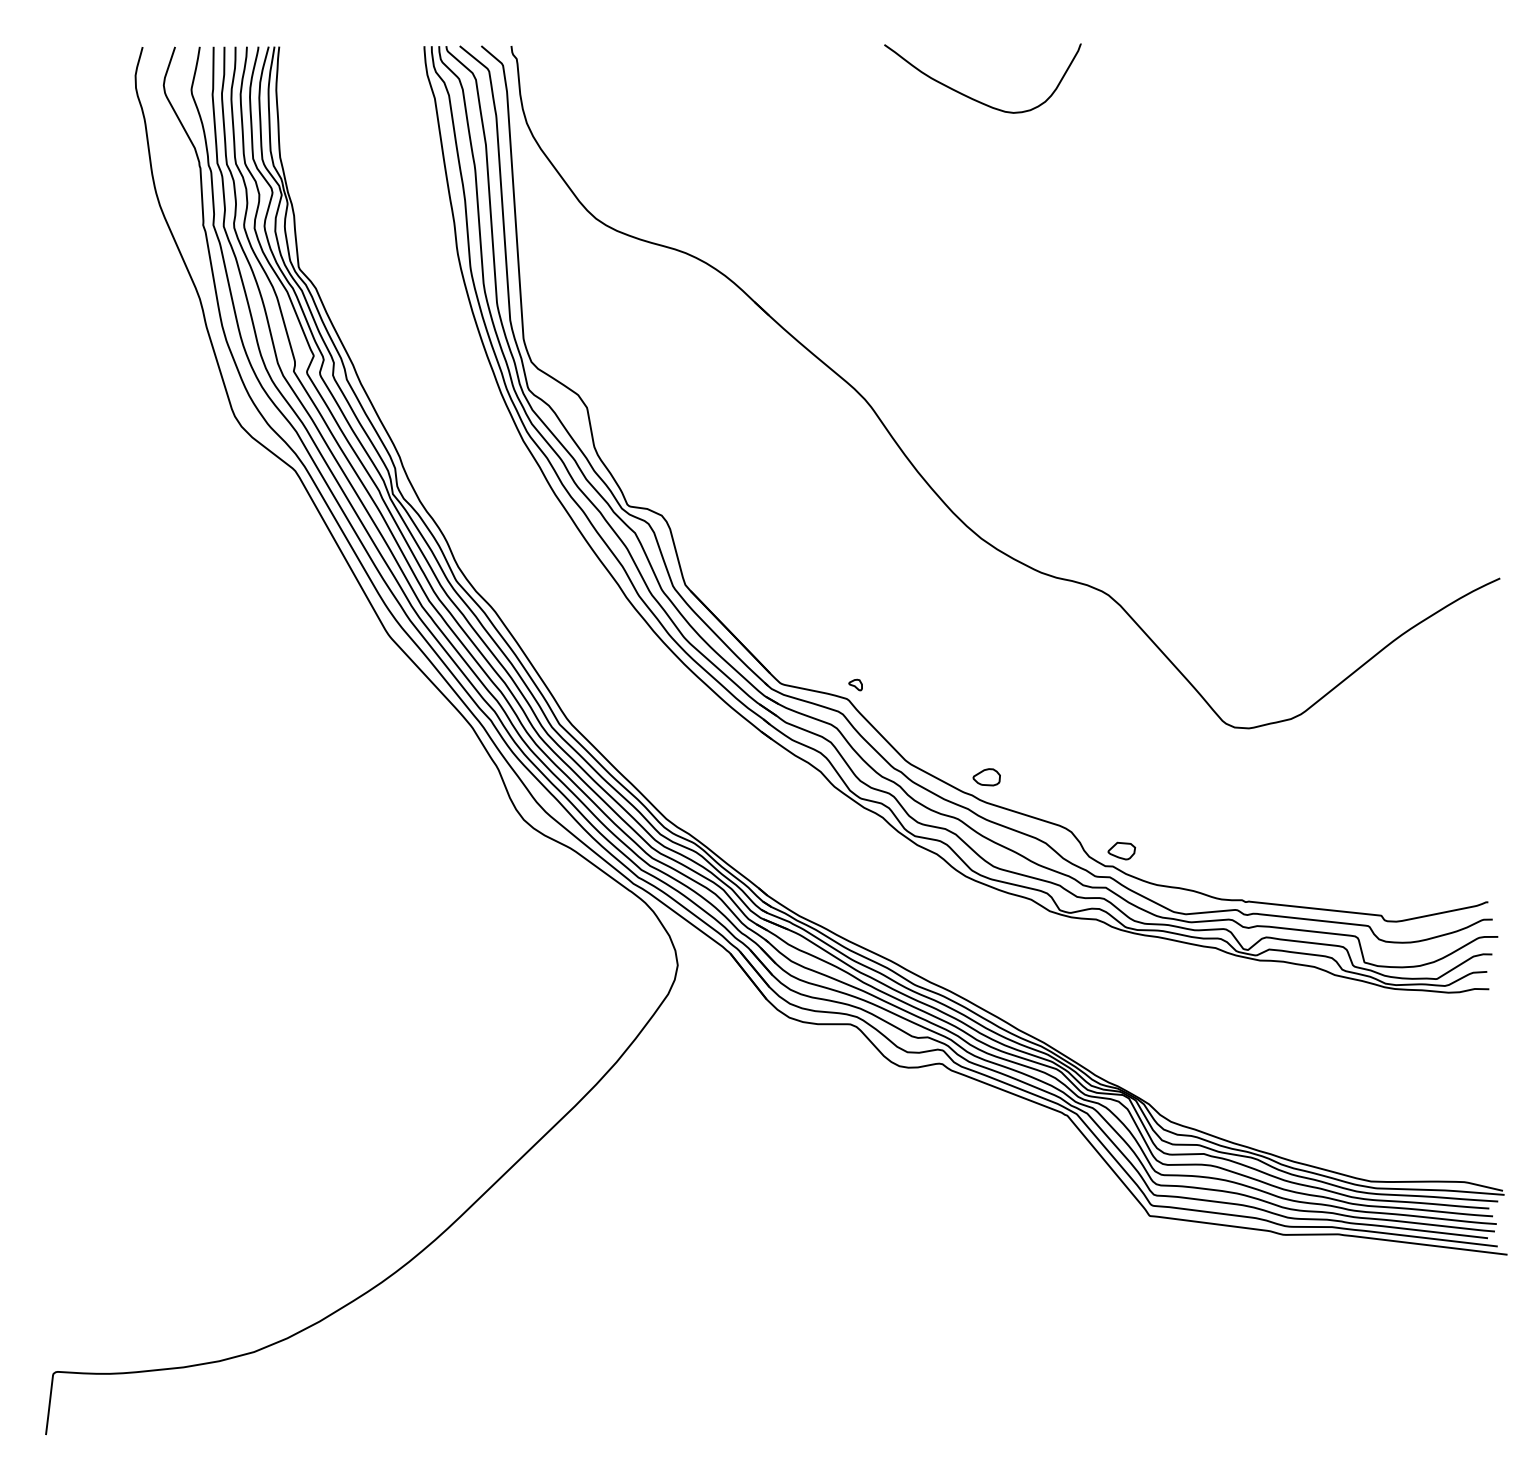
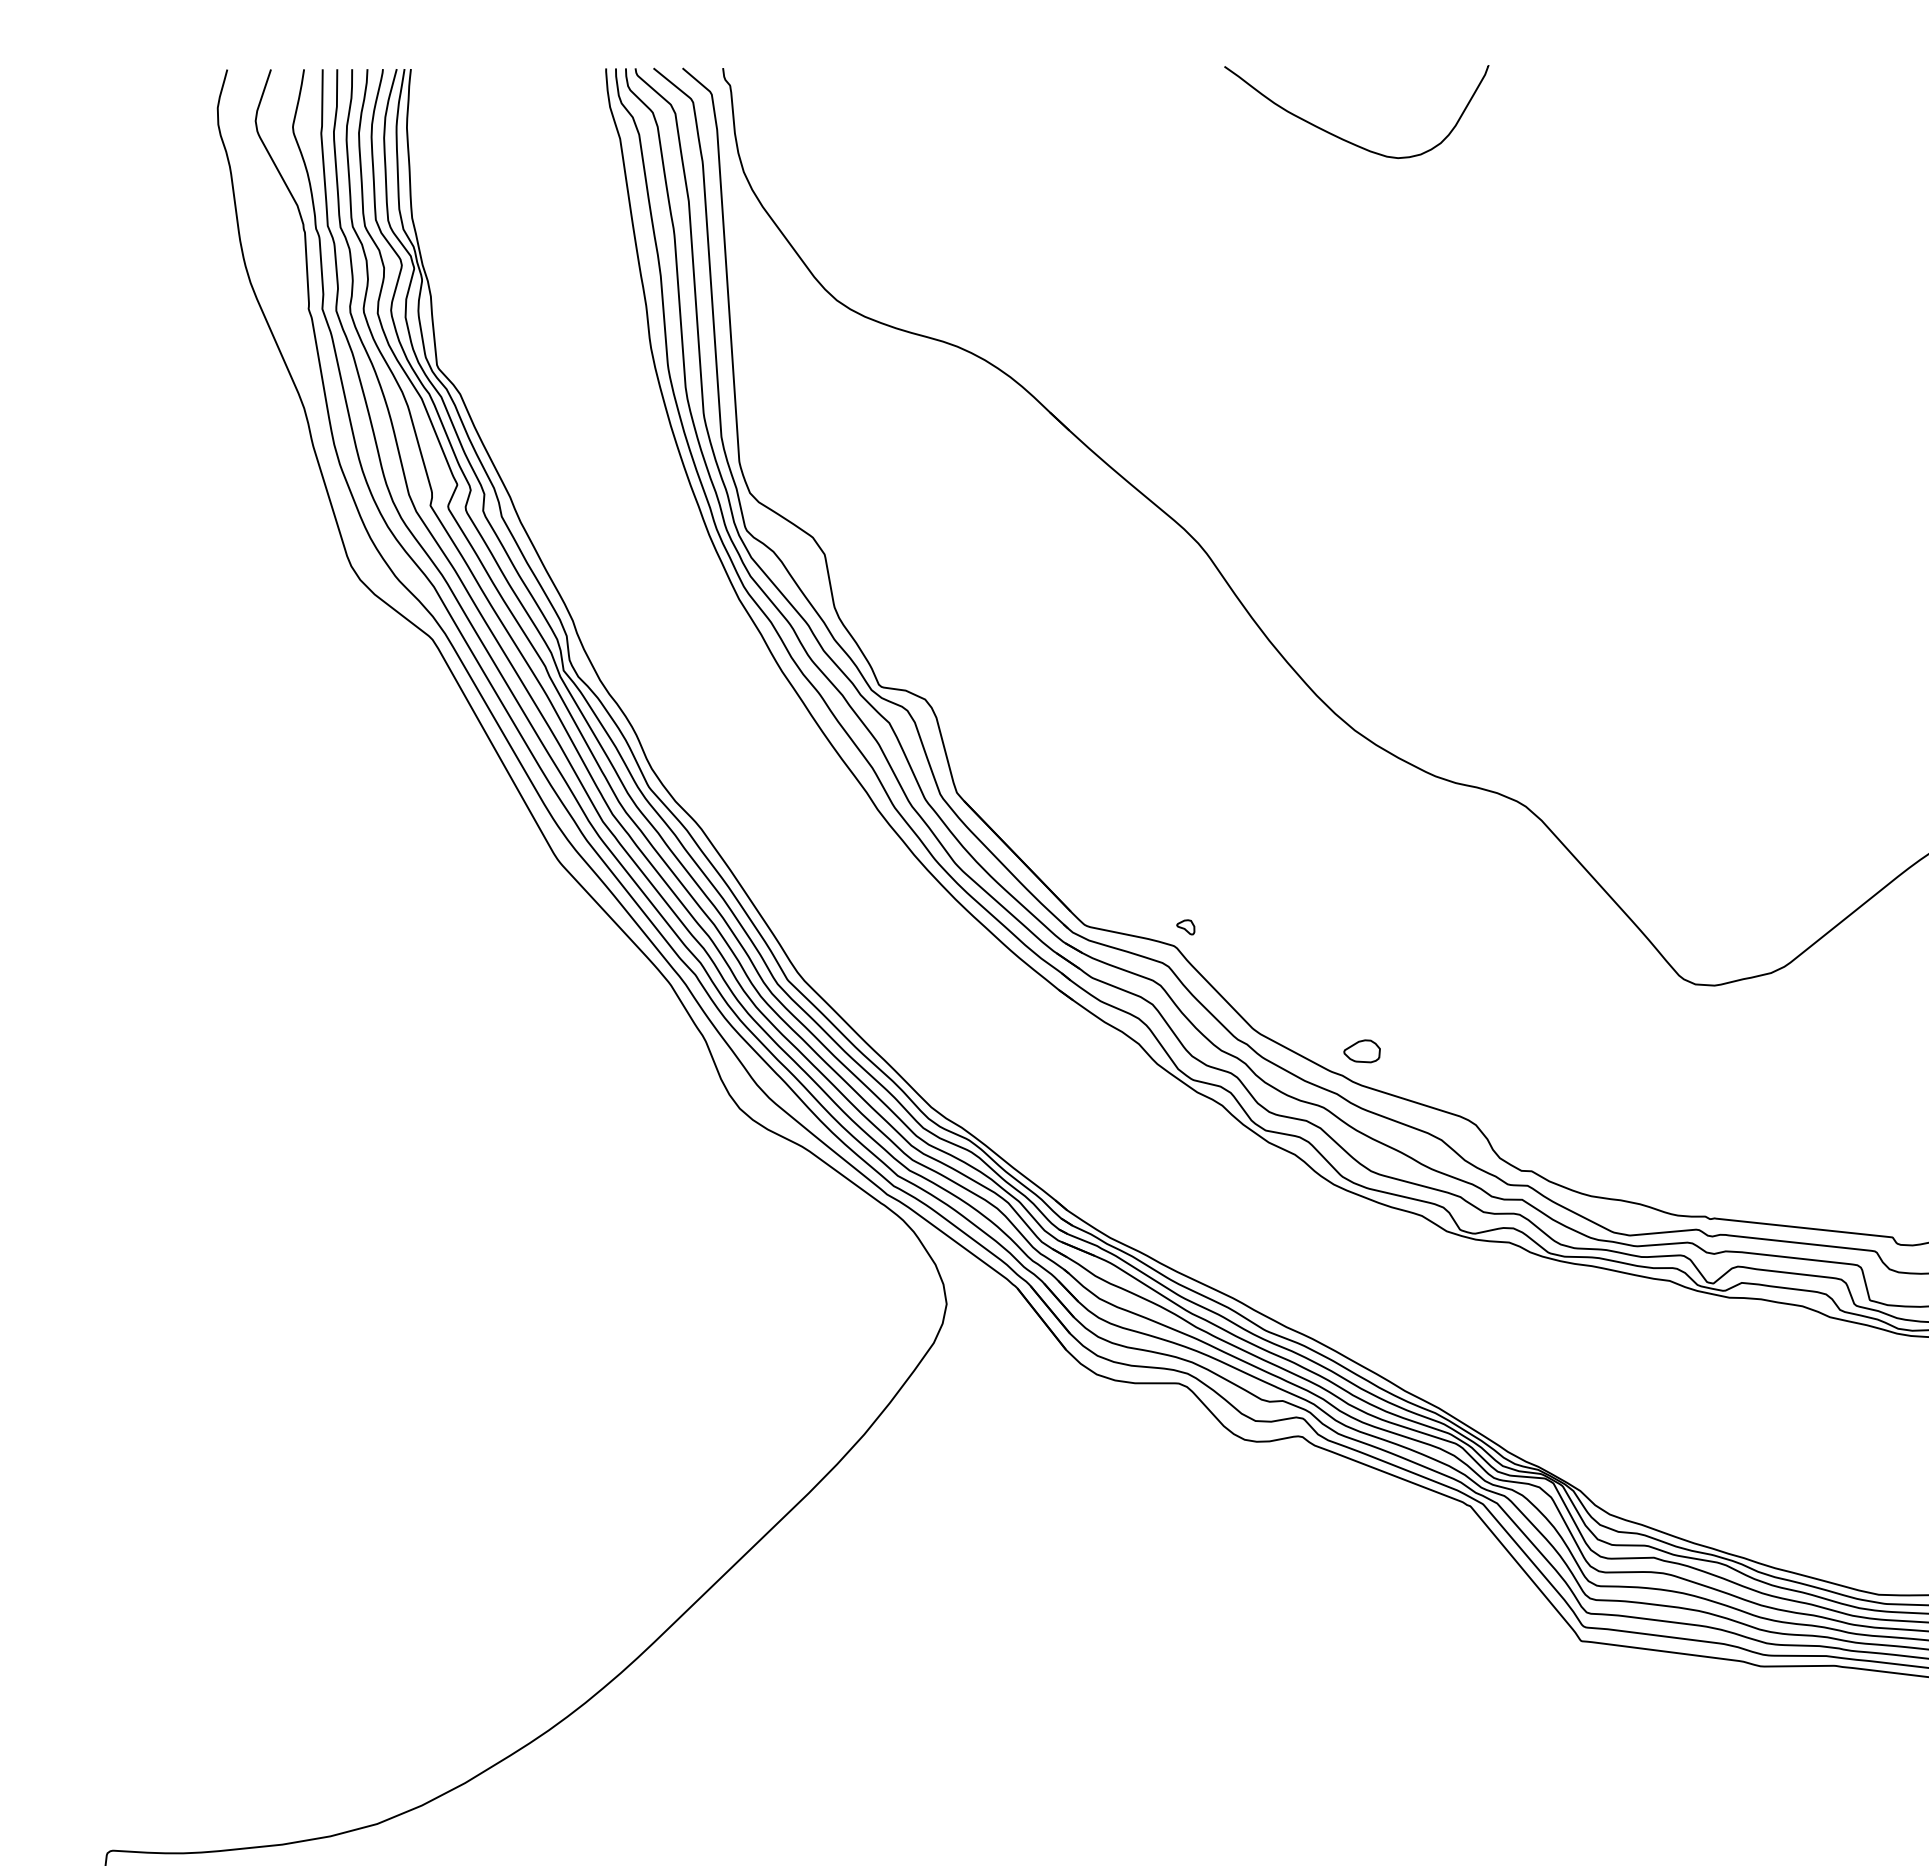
part: (1121, 850) -> (1543, 1149), removed

